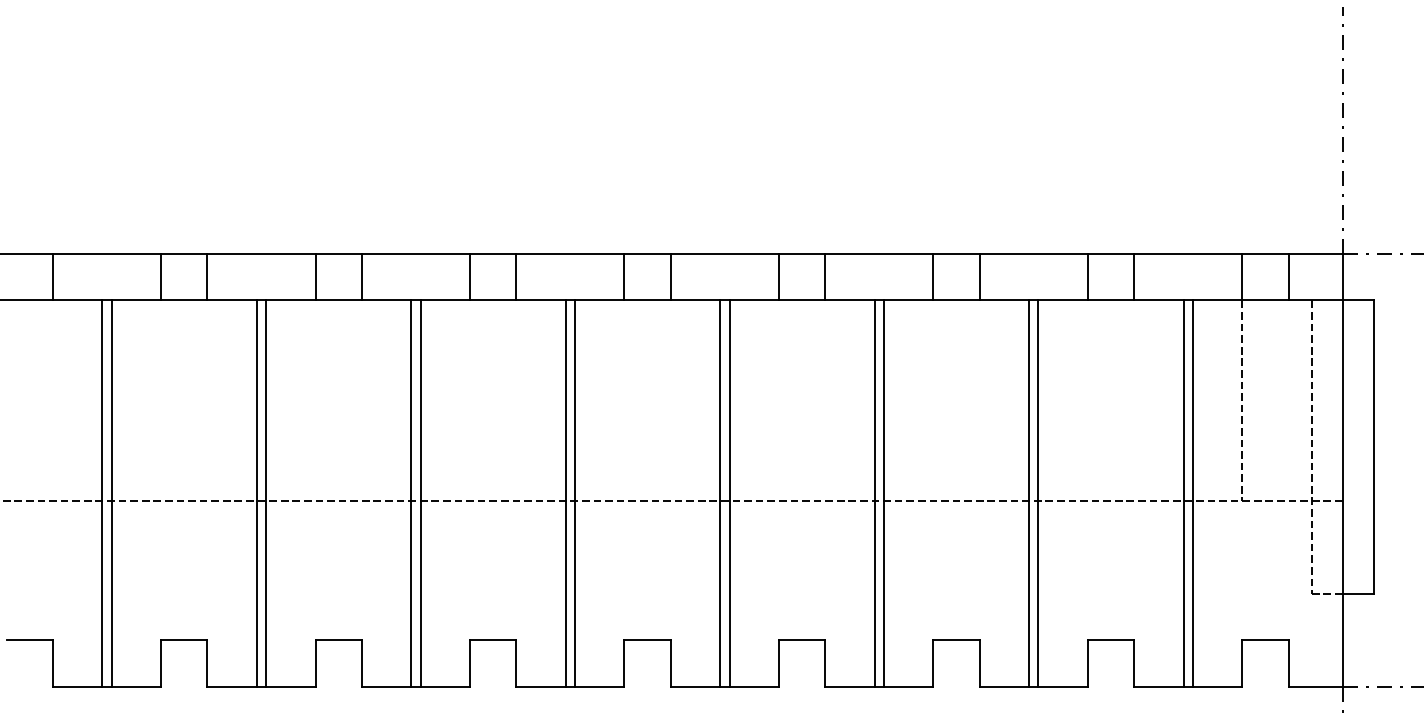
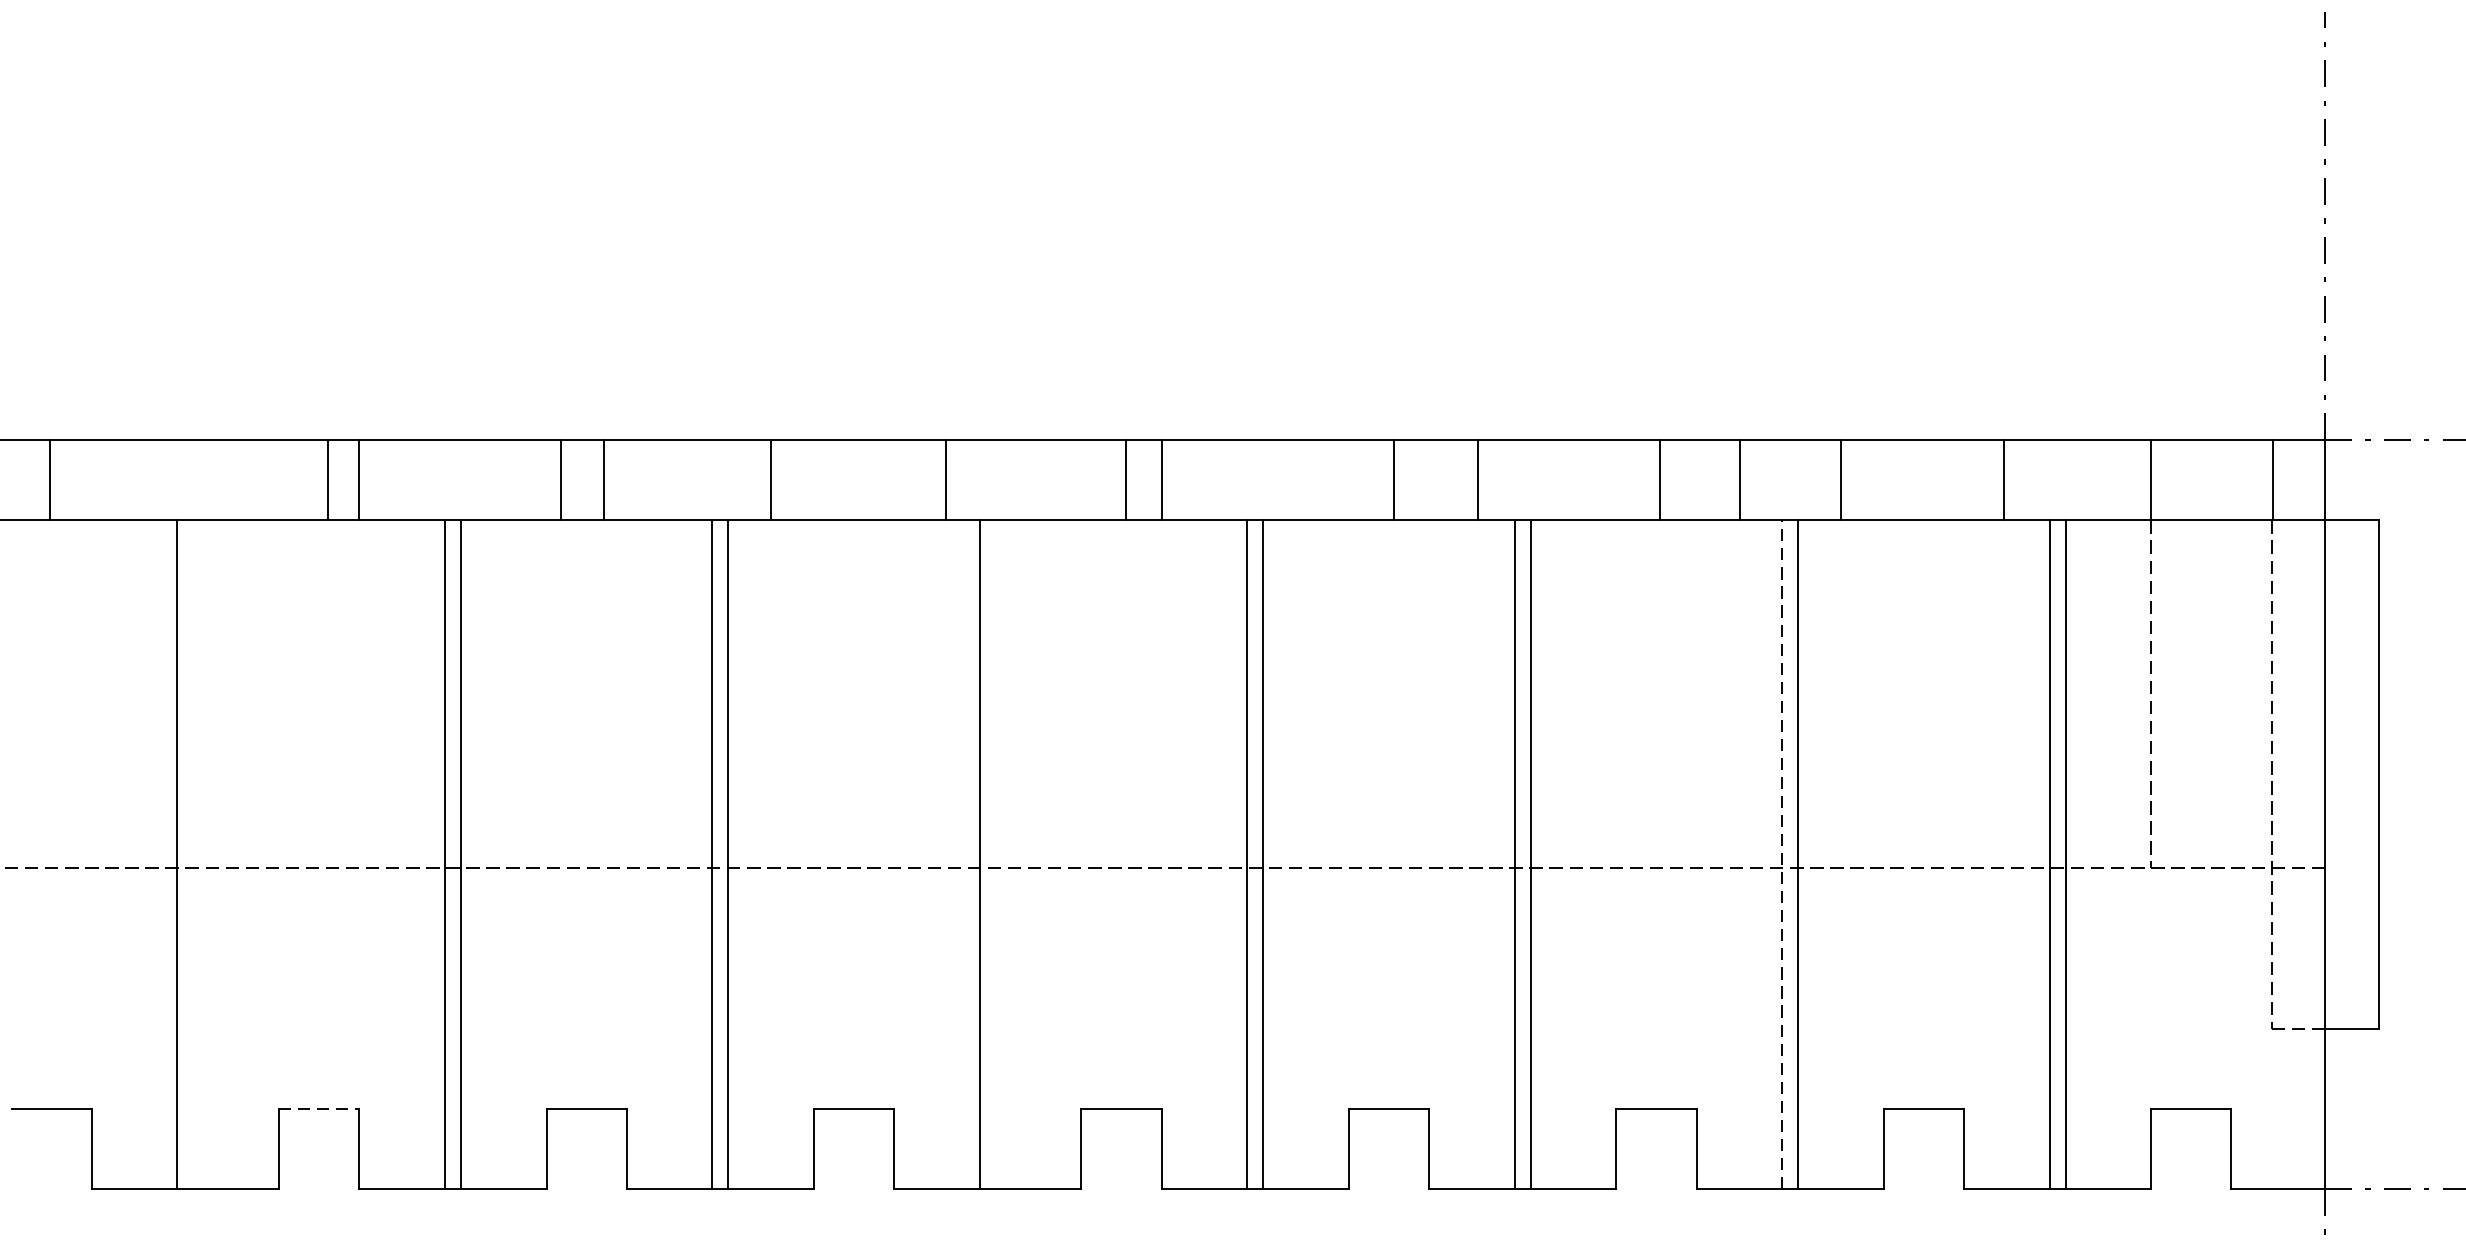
line: (53, 277) -> (51, 480), moved
line: (161, 277) -> (328, 480), moved
line: (315, 277) -> (603, 480), moved
line: (361, 277) -> (560, 480), moved
line: (470, 277) -> (771, 480), moved
line: (516, 277) -> (946, 480), moved
line: (624, 277) -> (1126, 480), moved
line: (778, 277) -> (1393, 480), moved
line: (825, 277) -> (1478, 480), moved
line: (933, 277) -> (1659, 480), moved
line: (979, 277) -> (1739, 480), moved
line: (1087, 277) -> (1839, 480), moved
line: (1134, 277) -> (2004, 480), moved
line: (1288, 277) -> (2272, 480), moved
line: (111, 493) -> (193, 854), removed
line: (575, 493) -> (996, 854), removed
line: (1029, 493) -> (1782, 854), solid -> dashed
line: (184, 640) -> (319, 1109), solid -> dashed

